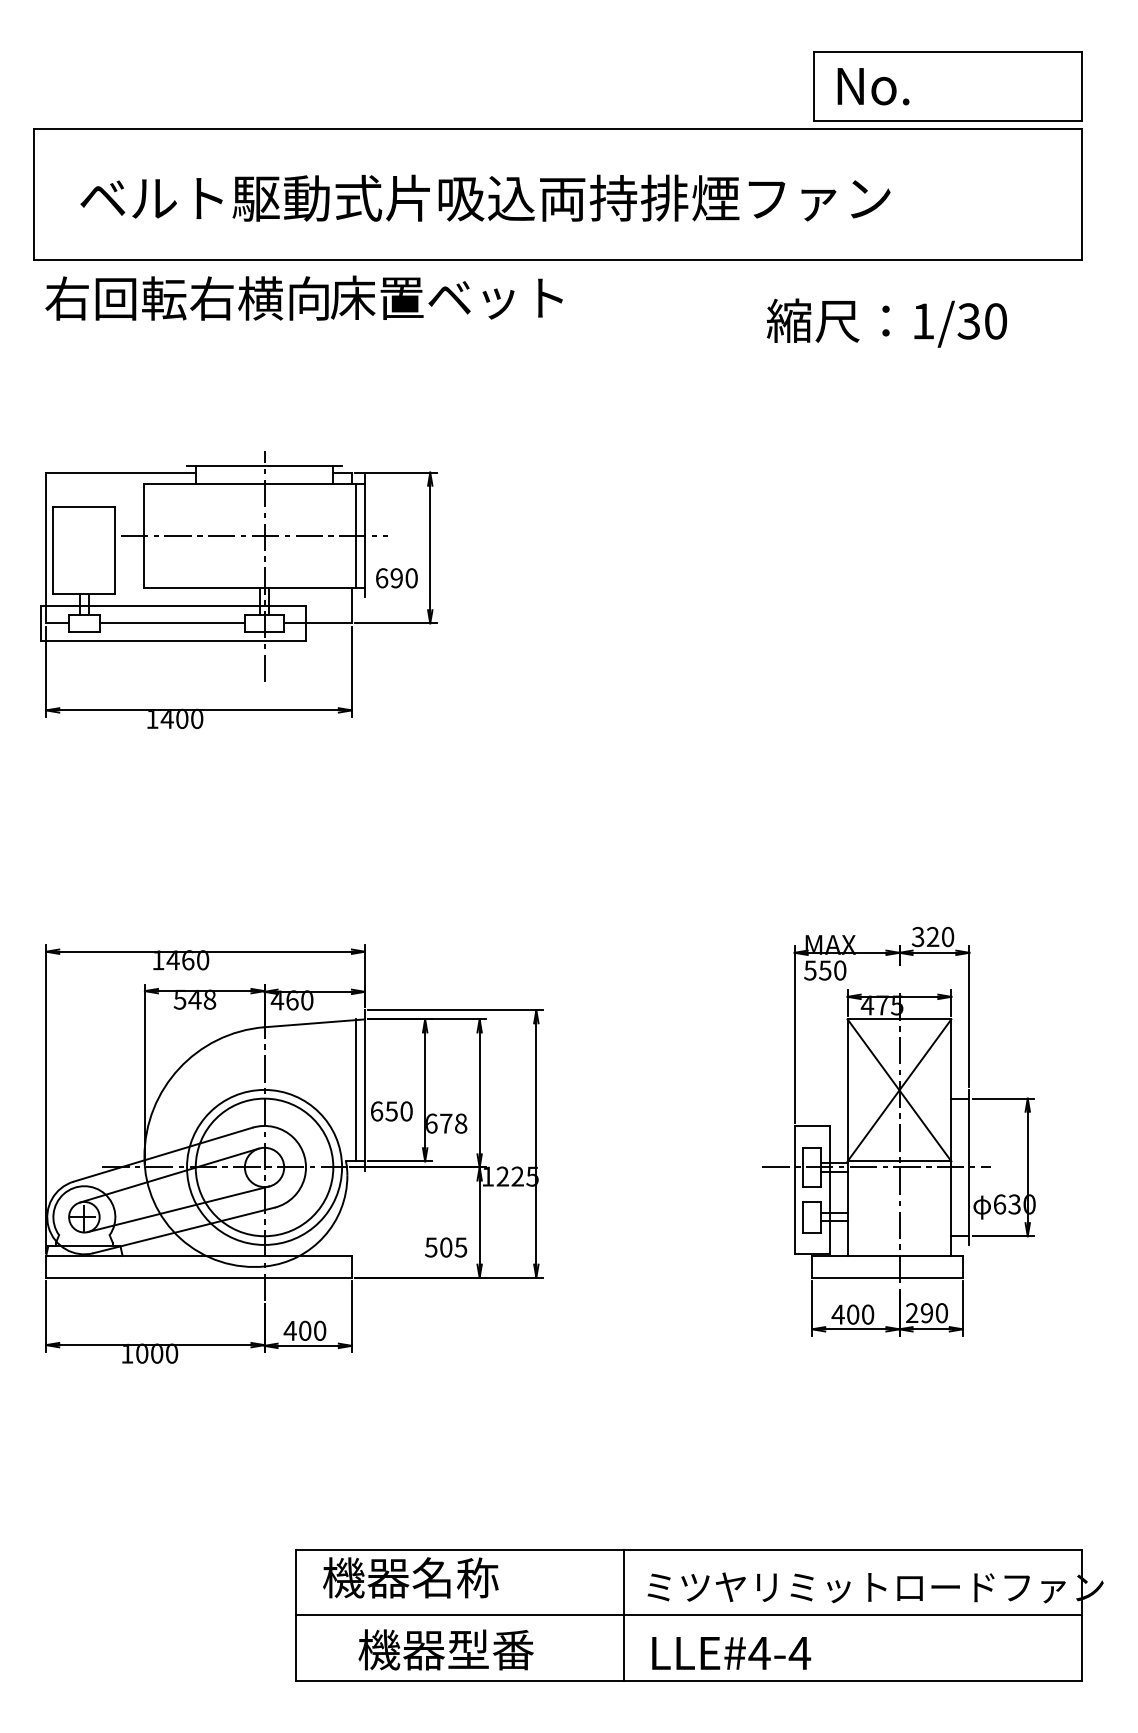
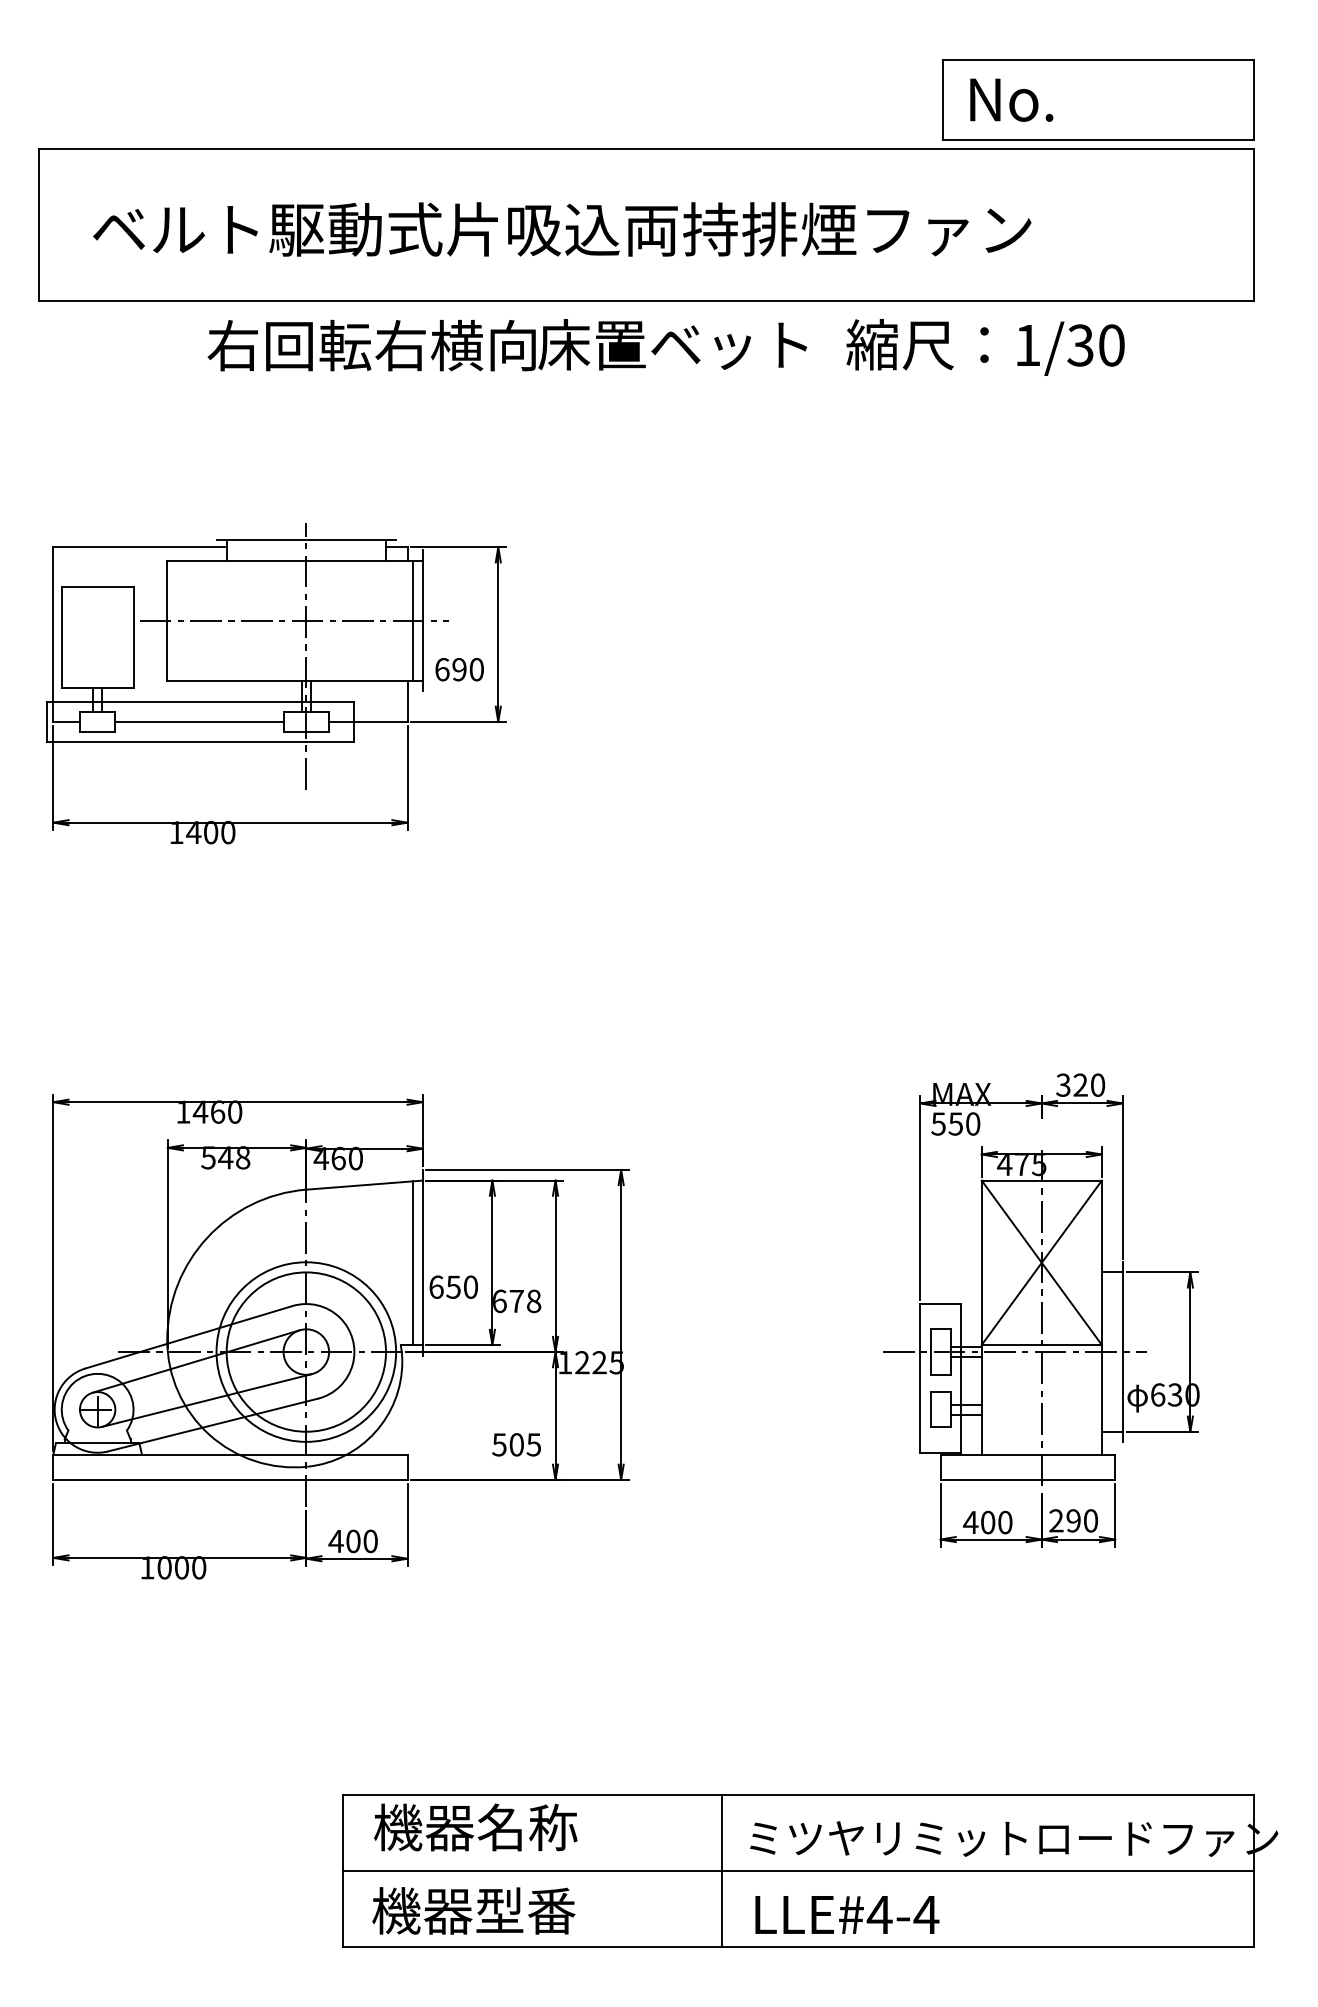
text: (303, 297) -> (506, 344), moved
text: (886, 322) -> (985, 346), moved
text: (445, 1649) -> (473, 1910), moved

